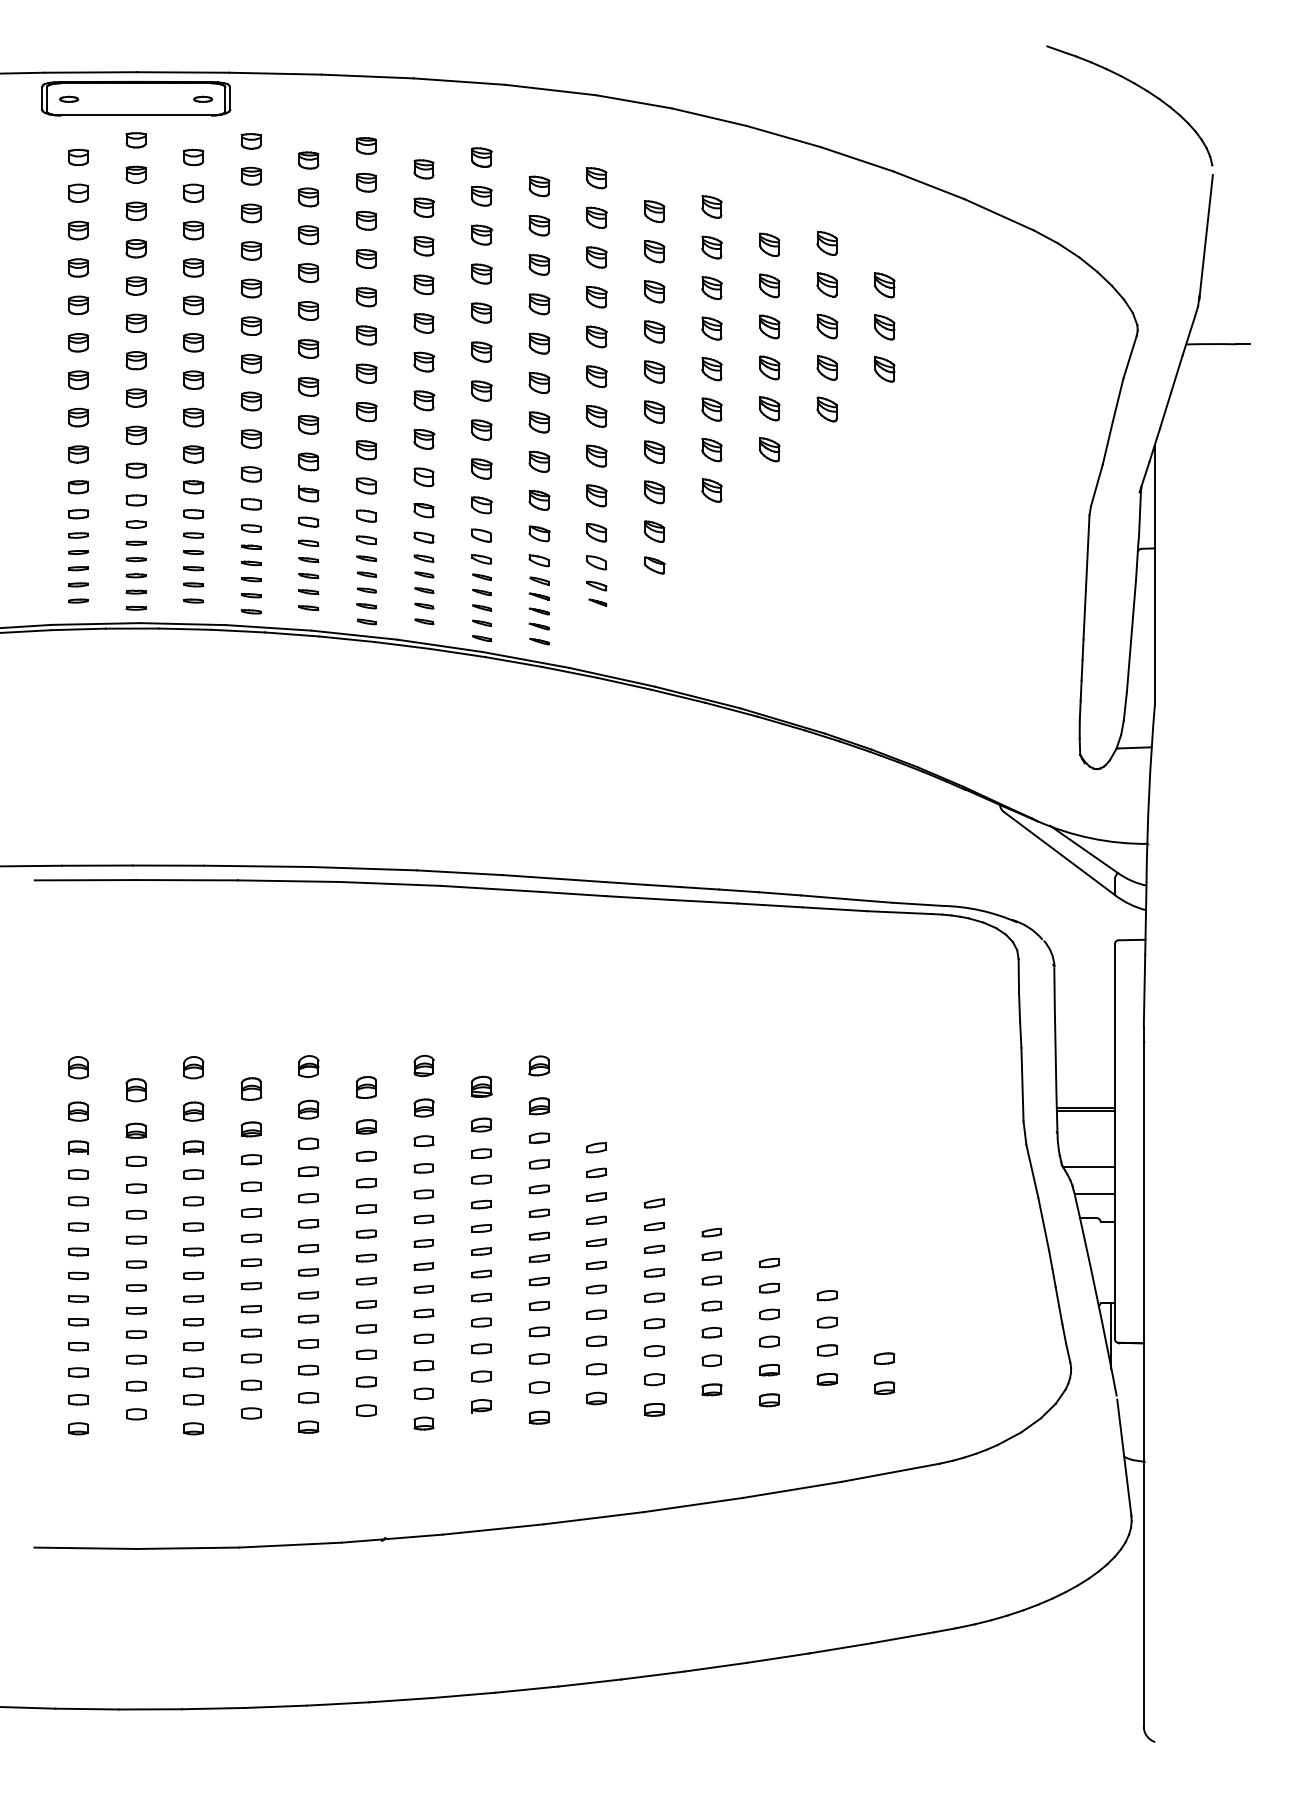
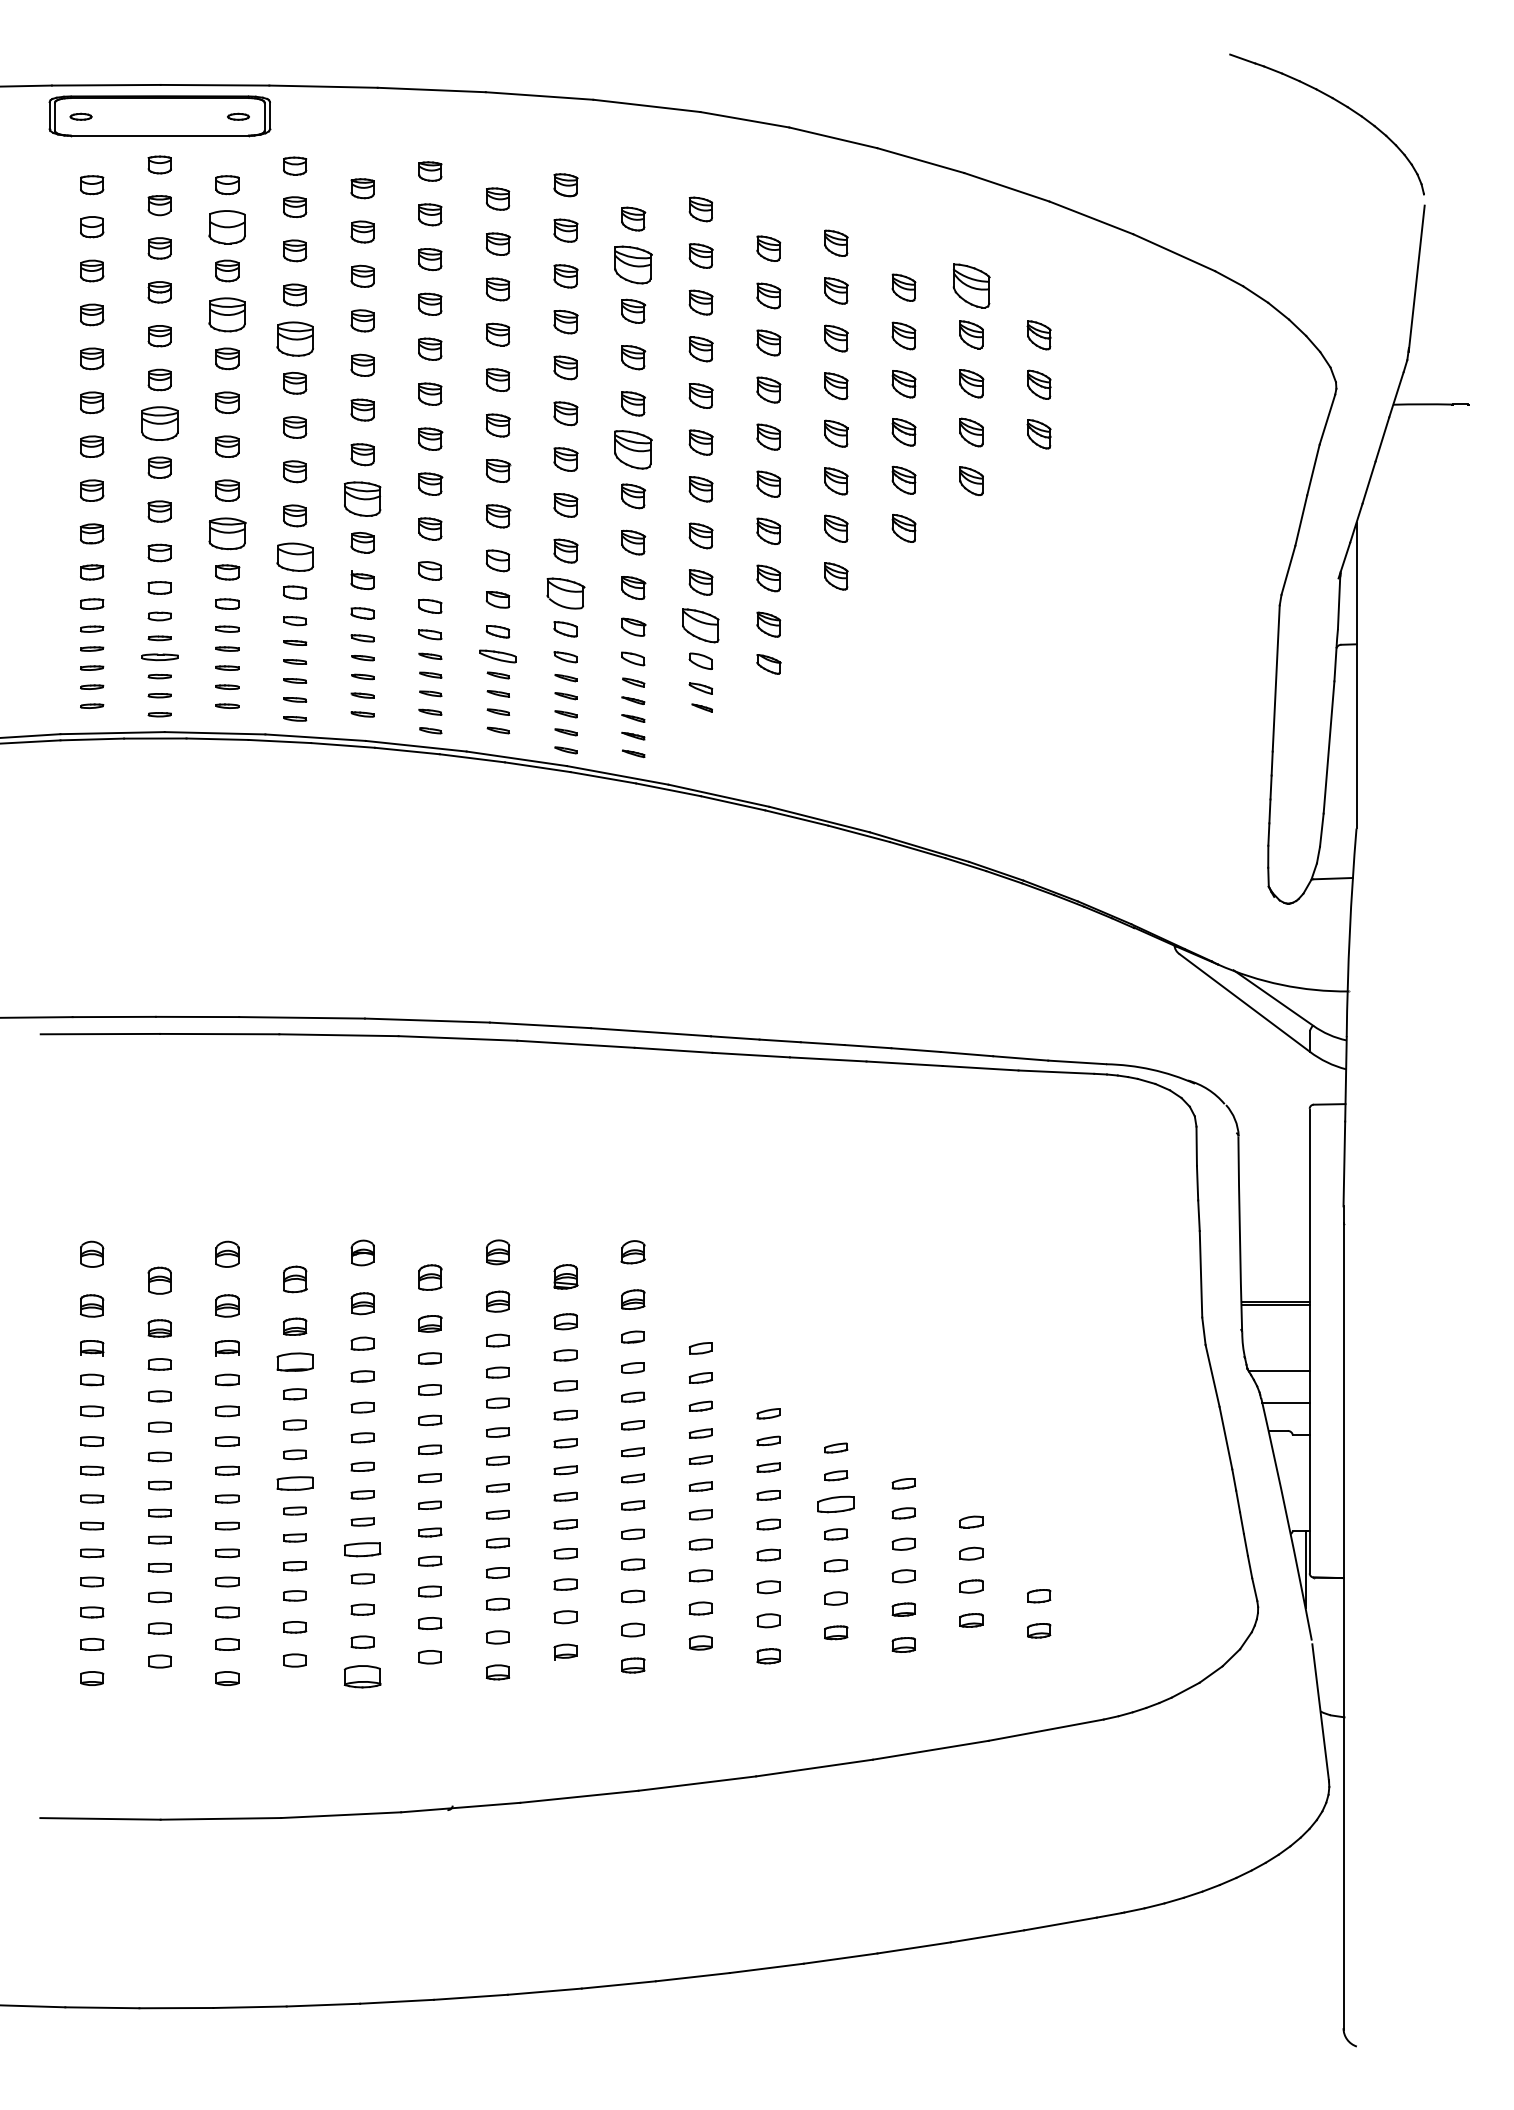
part: (193, 192) -> (227, 226), size x1.6
part: (539, 225) -> (633, 265), size x1.6
part: (826, 243) -> (970, 286), size x1.6
part: (193, 267) -> (227, 314), size x1.6
part: (250, 288) -> (294, 339), size x1.6
part: (135, 360) -> (159, 423), size x1.6
part: (539, 383) -> (633, 450), size x1.6
part: (308, 424) -> (362, 498), size x1.6
part: (193, 454) -> (227, 534), size x1.6
part: (250, 474) -> (294, 557), size x1.6
part: (481, 505) -> (565, 593), size x1.6
part: (596, 532) -> (700, 625), size x1.6
part: (423, 558) -> (497, 656), size x1.6
part: (135, 559) -> (159, 657), size x1.6
part: (250, 1159) -> (294, 1362), size x1.6
part: (250, 1262) -> (294, 1483), size x1.6
part: (711, 1280) -> (835, 1504), size x1.6
part: (308, 1318) -> (362, 1548), size x1.6
part: (308, 1426) -> (362, 1675), size x1.6

